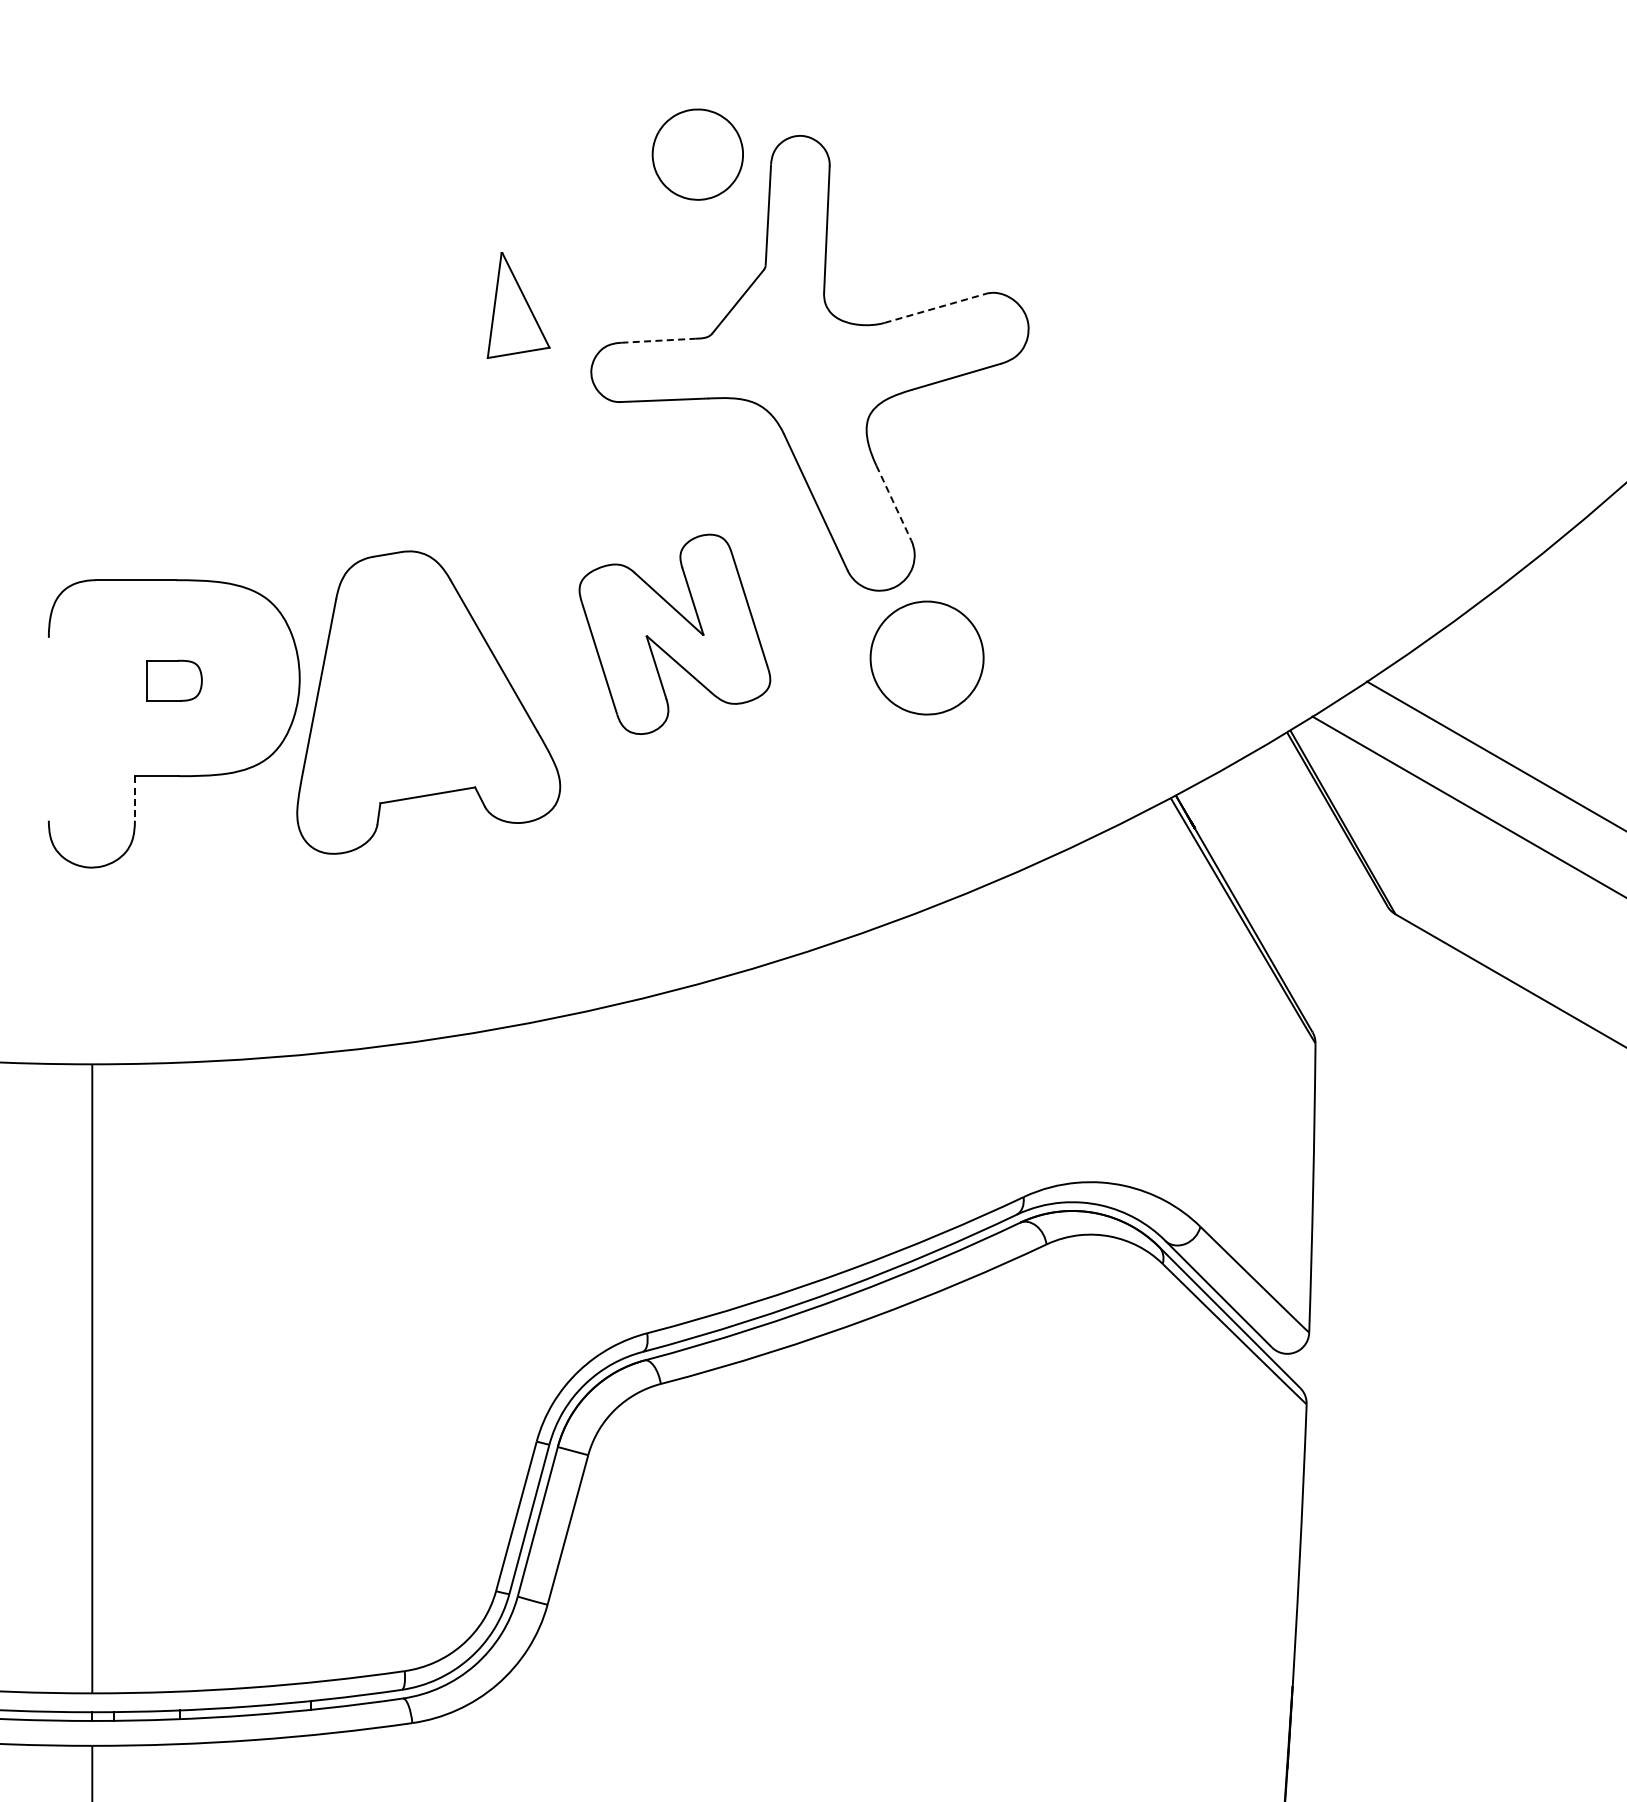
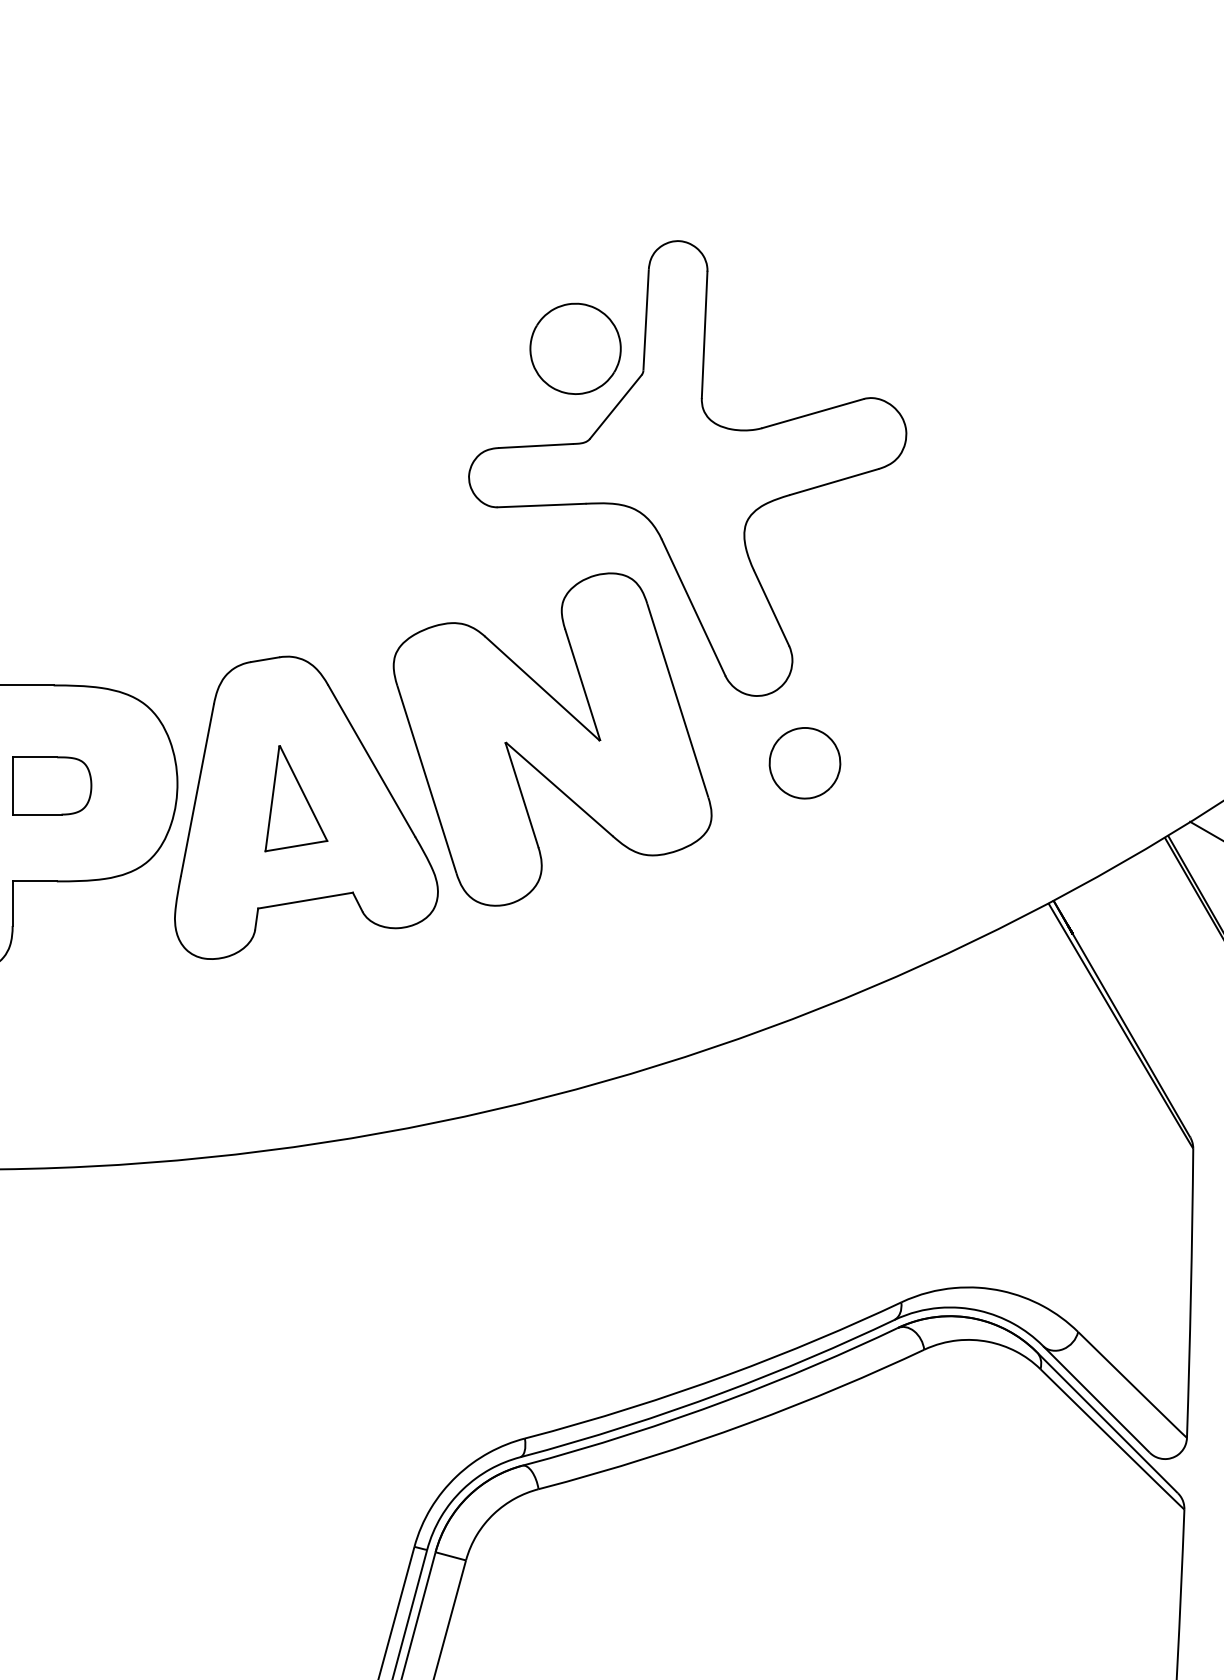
part: (697, 154) -> (575, 348), moved
part: (518, 305) -> (296, 798), moved
line: (935, 308) -> (813, 413), dashed -> solid
line: (658, 340) -> (536, 445), dashed -> solid
line: (894, 503) -> (772, 608), dashed -> solid
part: (674, 634) -> (552, 739), size x1.67
part: (927, 657) -> (805, 762), size x0.62
part: (174, 680) -> (52, 785), size x1.43
line: (134, 798) -> (12, 903), dashed -> solid

